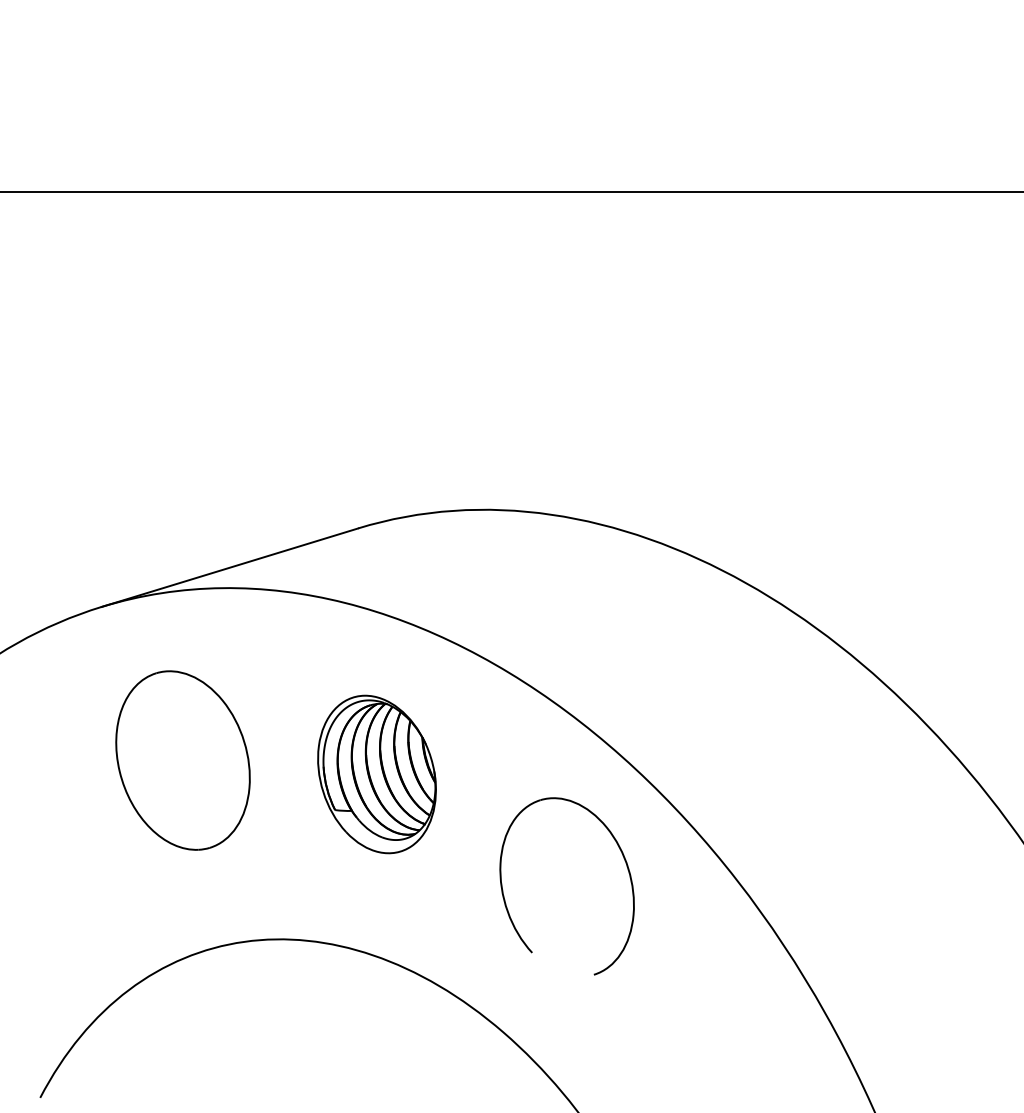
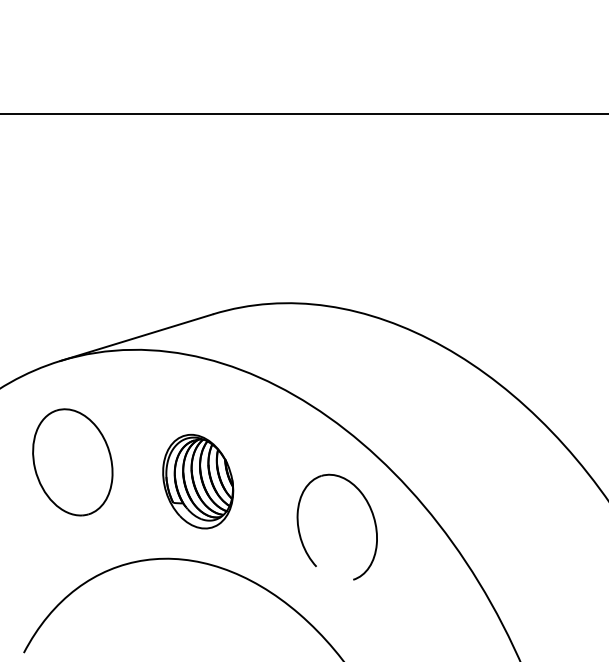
part: (182, 760) -> (72, 462), moved
part: (377, 774) -> (198, 481), moved

